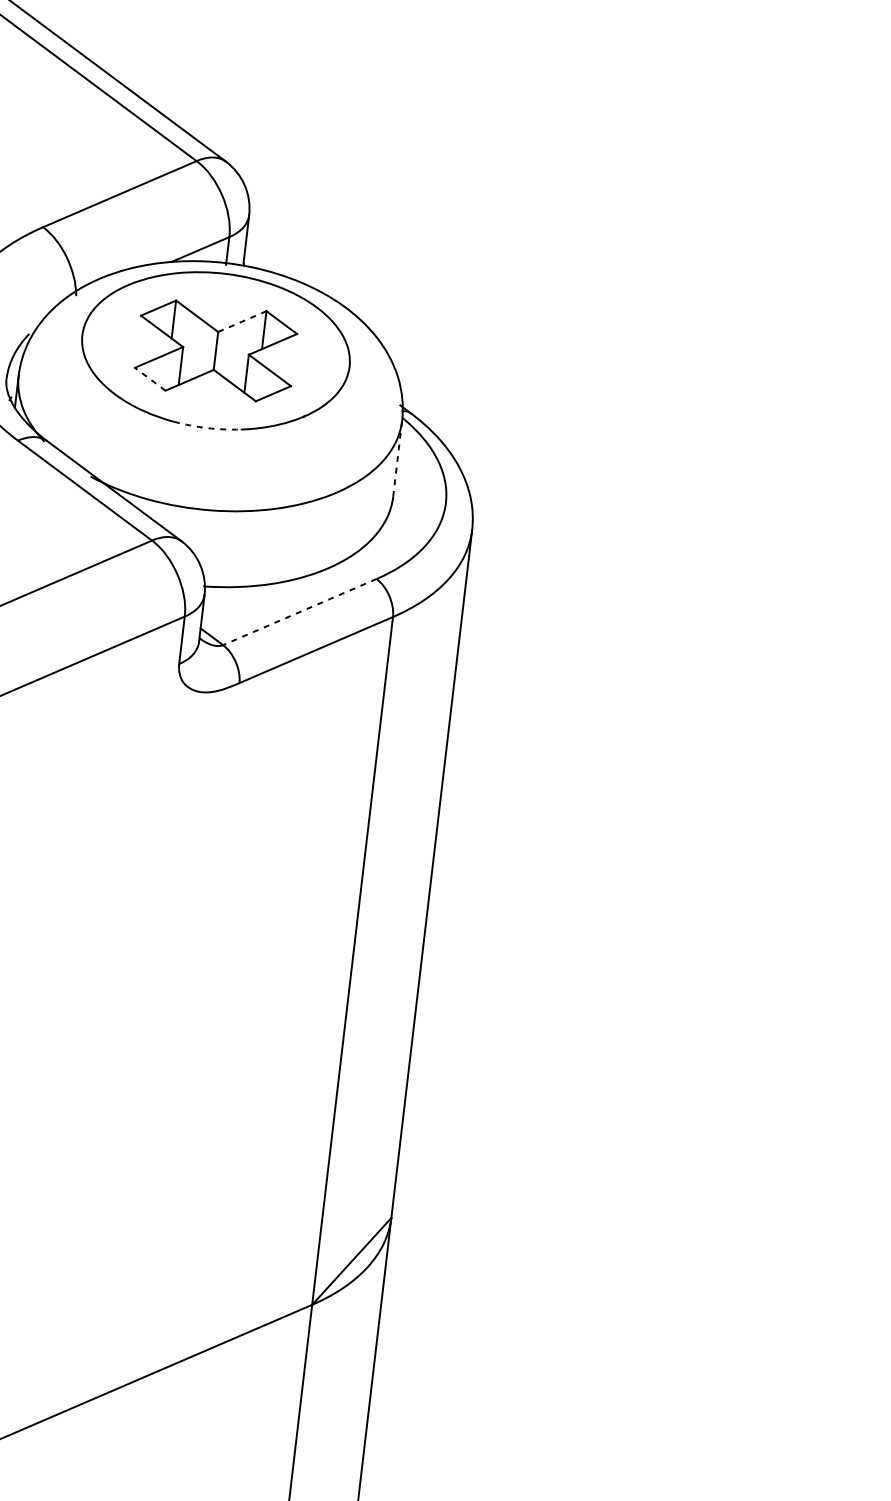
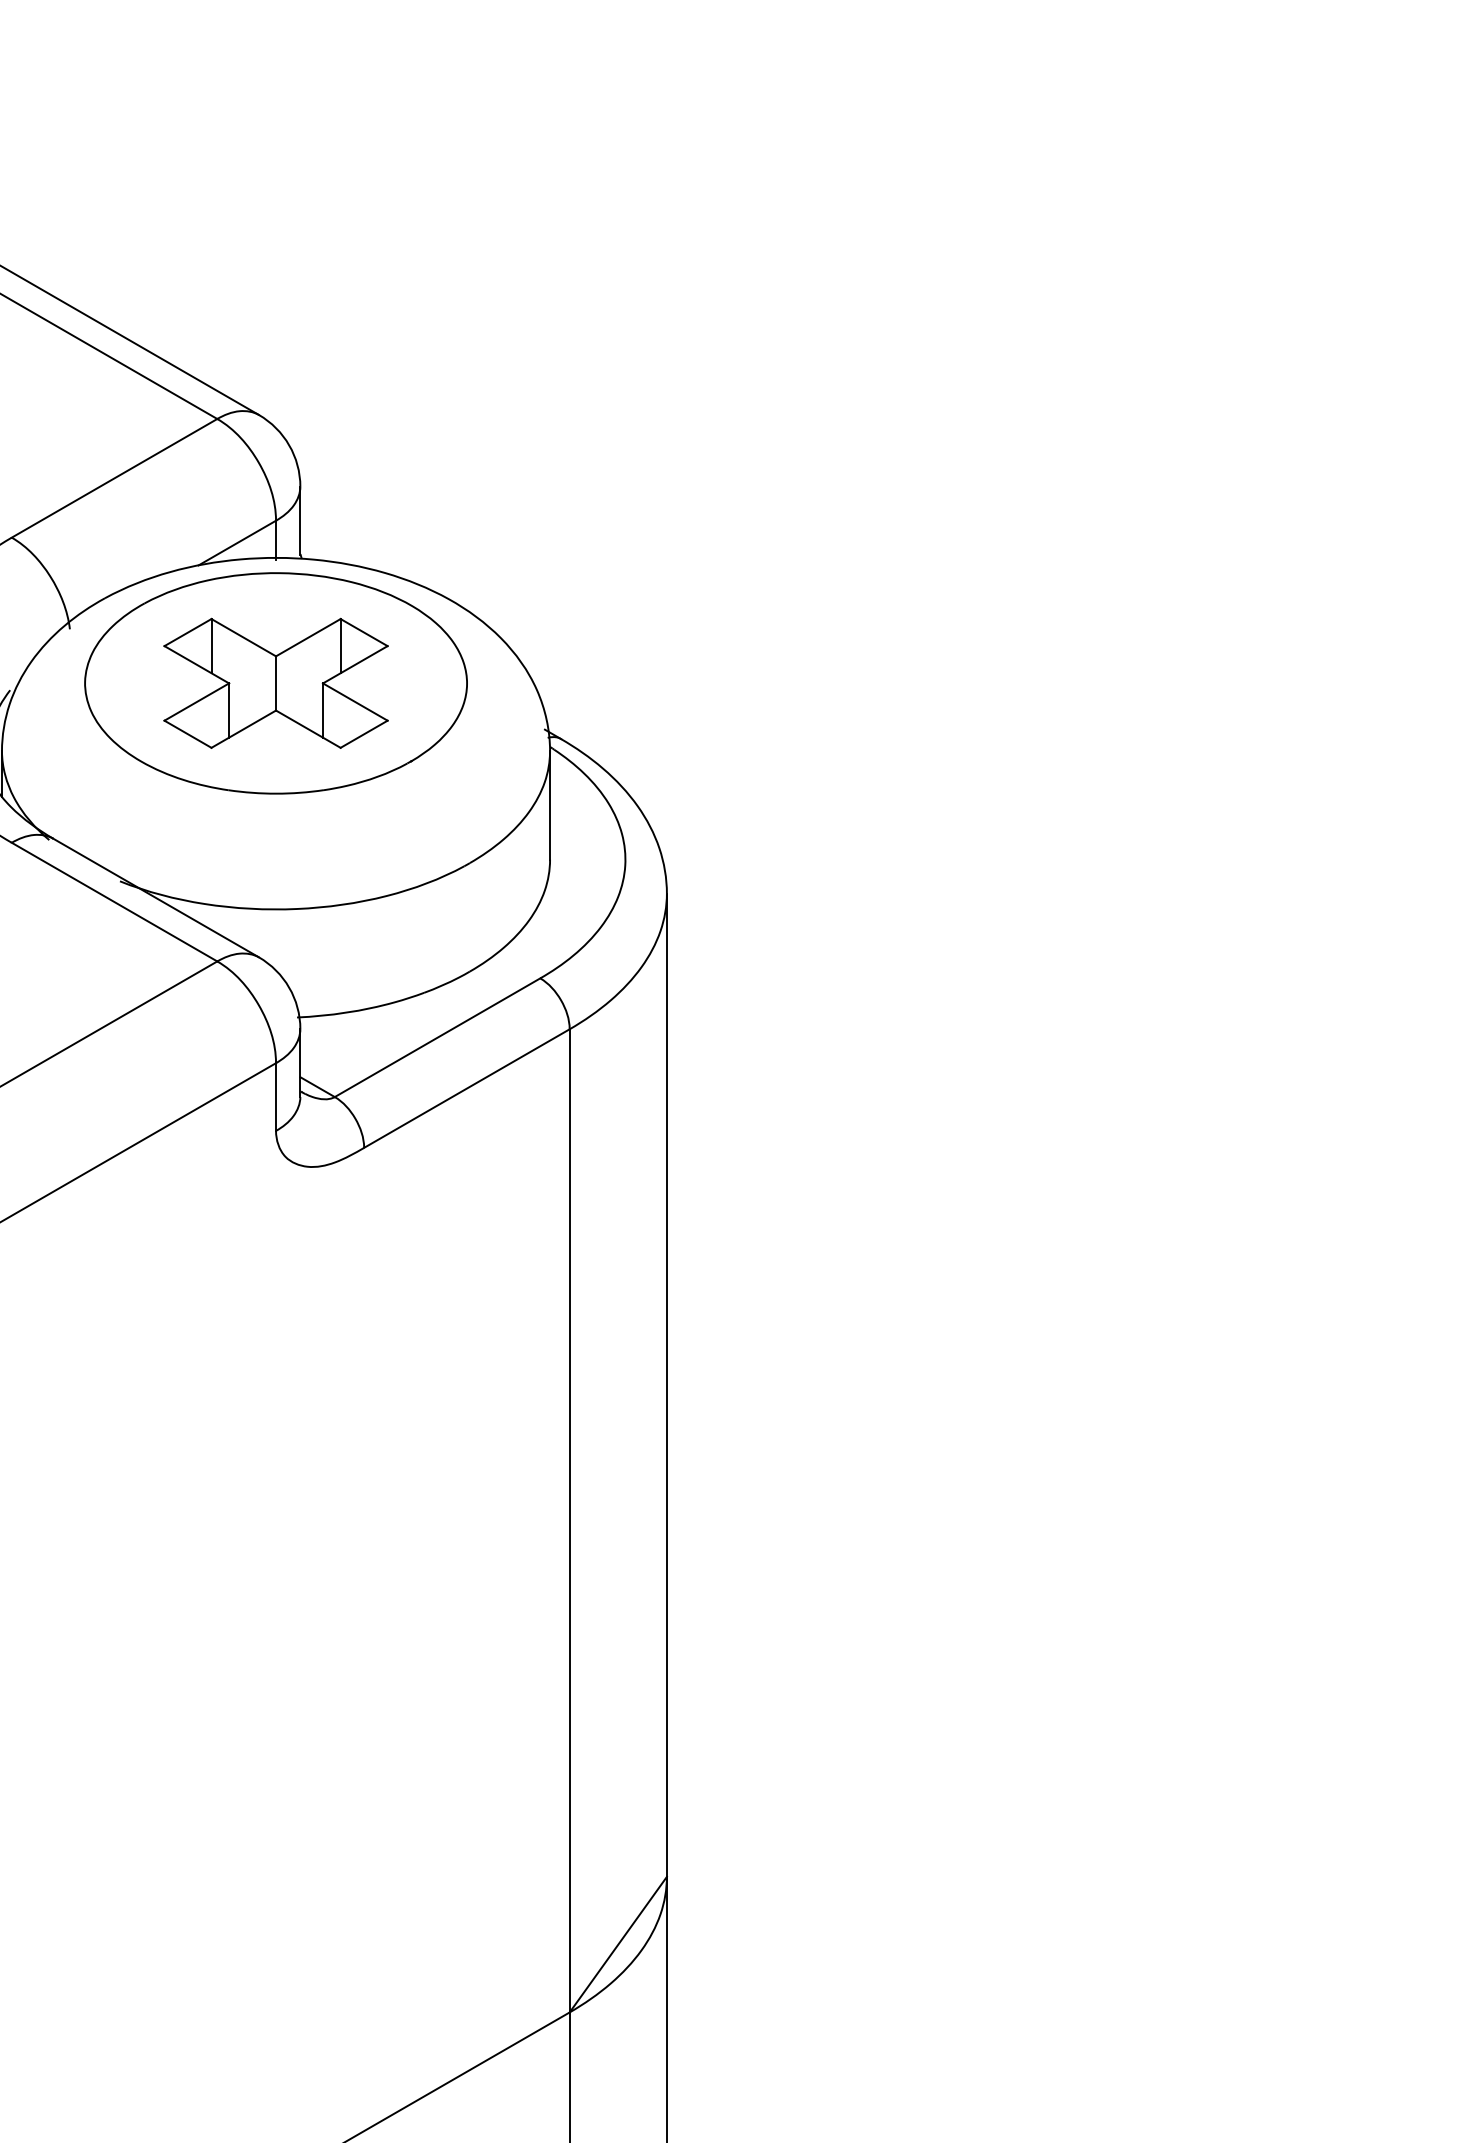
line: (242, 321) -> (308, 637), dashed -> solid
line: (149, 379) -> (187, 734), dashed -> solid
arc: (207, 427) -> (276, 793), dashed -> solid
line: (398, 458) -> (550, 804), dashed -> solid
line: (299, 611) -> (437, 1037), dashed -> solid

